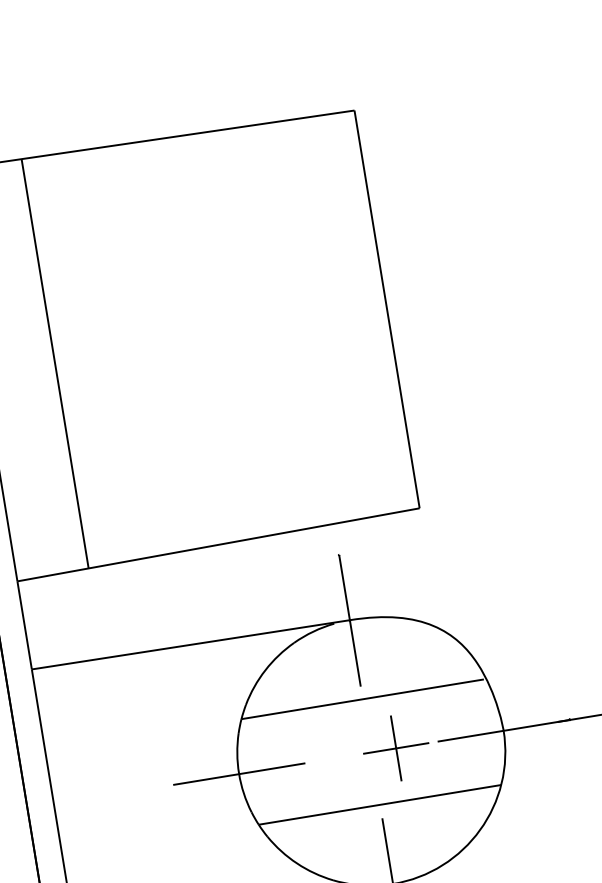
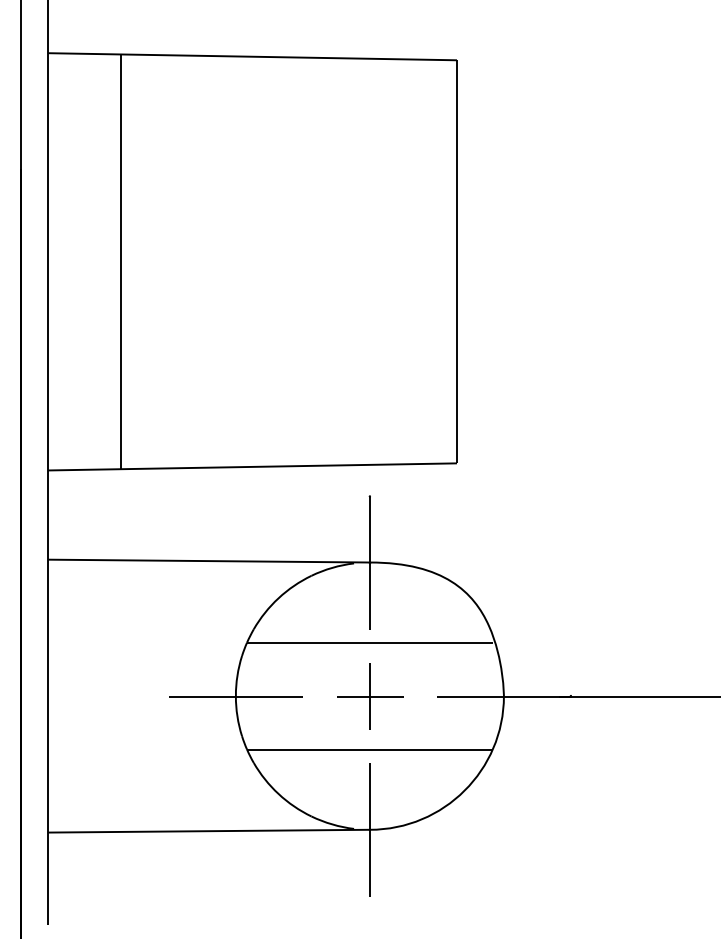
part: (396, 748) -> (370, 696), moved

